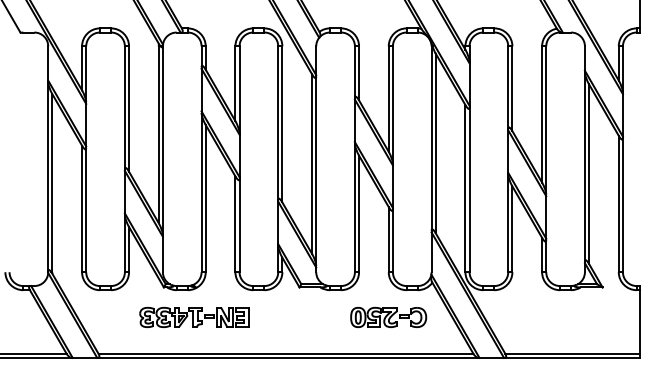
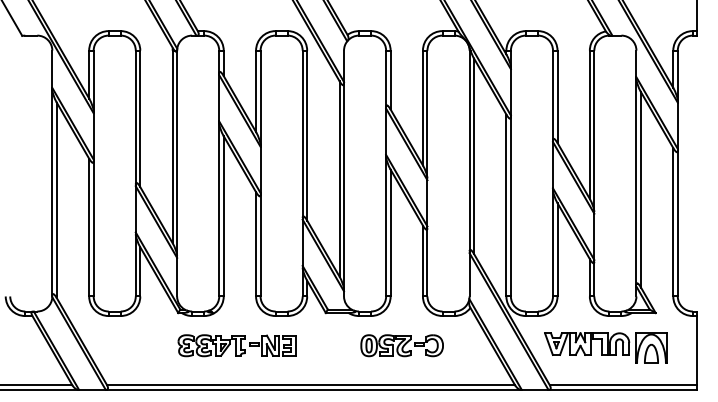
part: (194, 316) -> (237, 344), moved
part: (388, 316) -> (401, 344), moved
part: (556, 319) -> (605, 347), added

